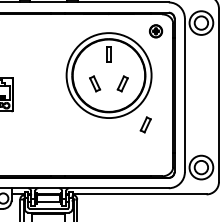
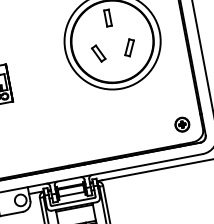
part: (145, 124) -> (163, 88), removed
part: (156, 159) -> (182, 124), added

